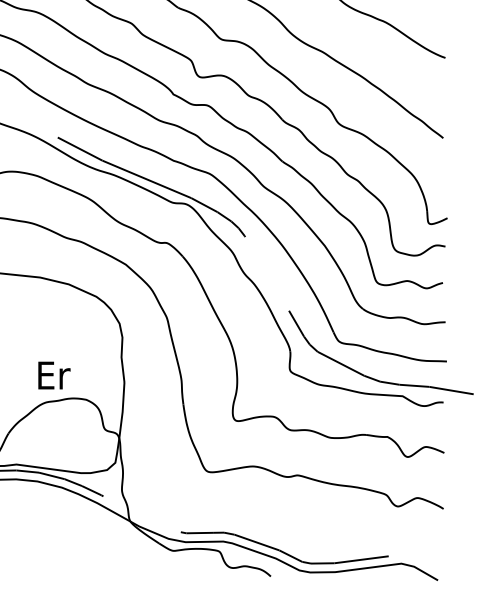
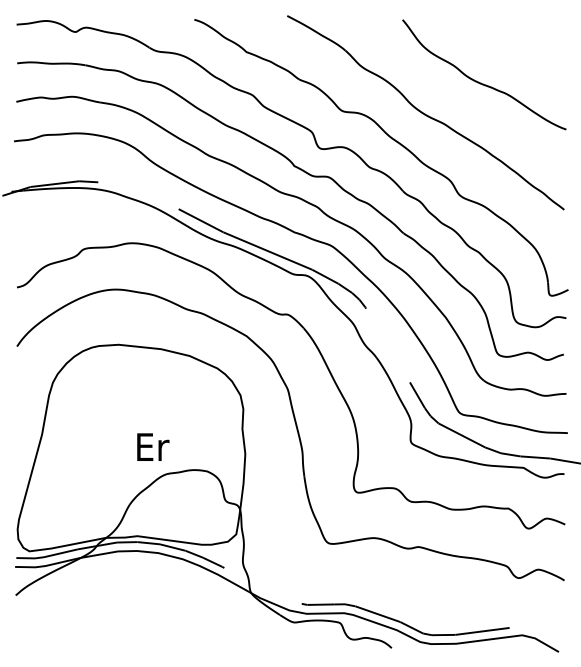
text: (54, 374) -> (153, 446), moved

